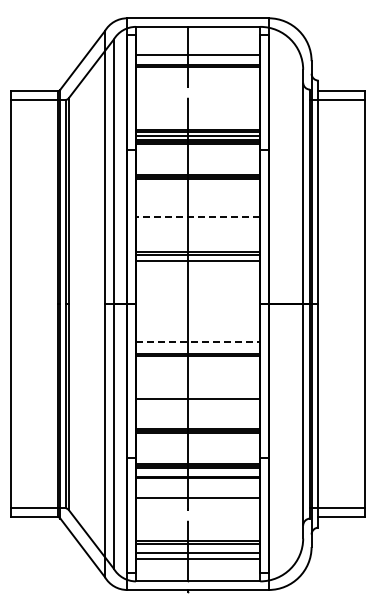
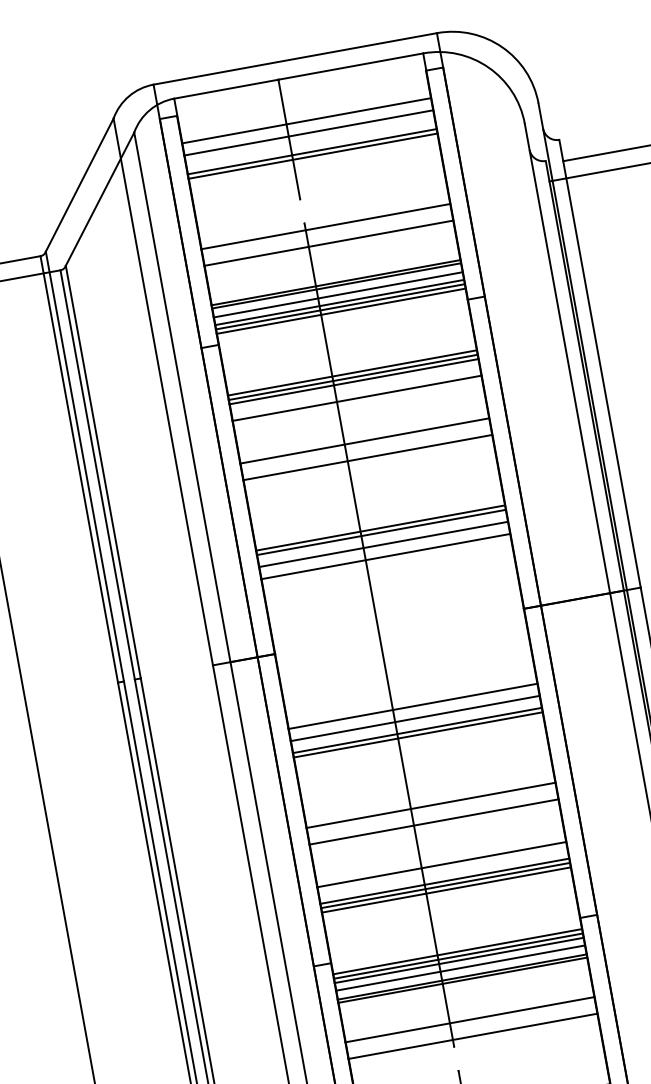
line: (197, 49) -> (305, 121), added
line: (197, 102) -> (325, 227), added
line: (197, 110) -> (327, 243), added
line: (197, 187) -> (355, 398), added
line: (197, 209) -> (363, 442), added
line: (197, 217) -> (366, 458), dashed -> solid
line: (197, 266) -> (384, 556), added
line: (198, 341) -> (414, 706), dashed -> solid
line: (197, 347) -> (414, 718), added
line: (197, 390) -> (429, 804), added
line: (197, 420) -> (440, 864), added
line: (197, 472) -> (459, 968), added
line: (197, 506) -> (472, 1036), added

